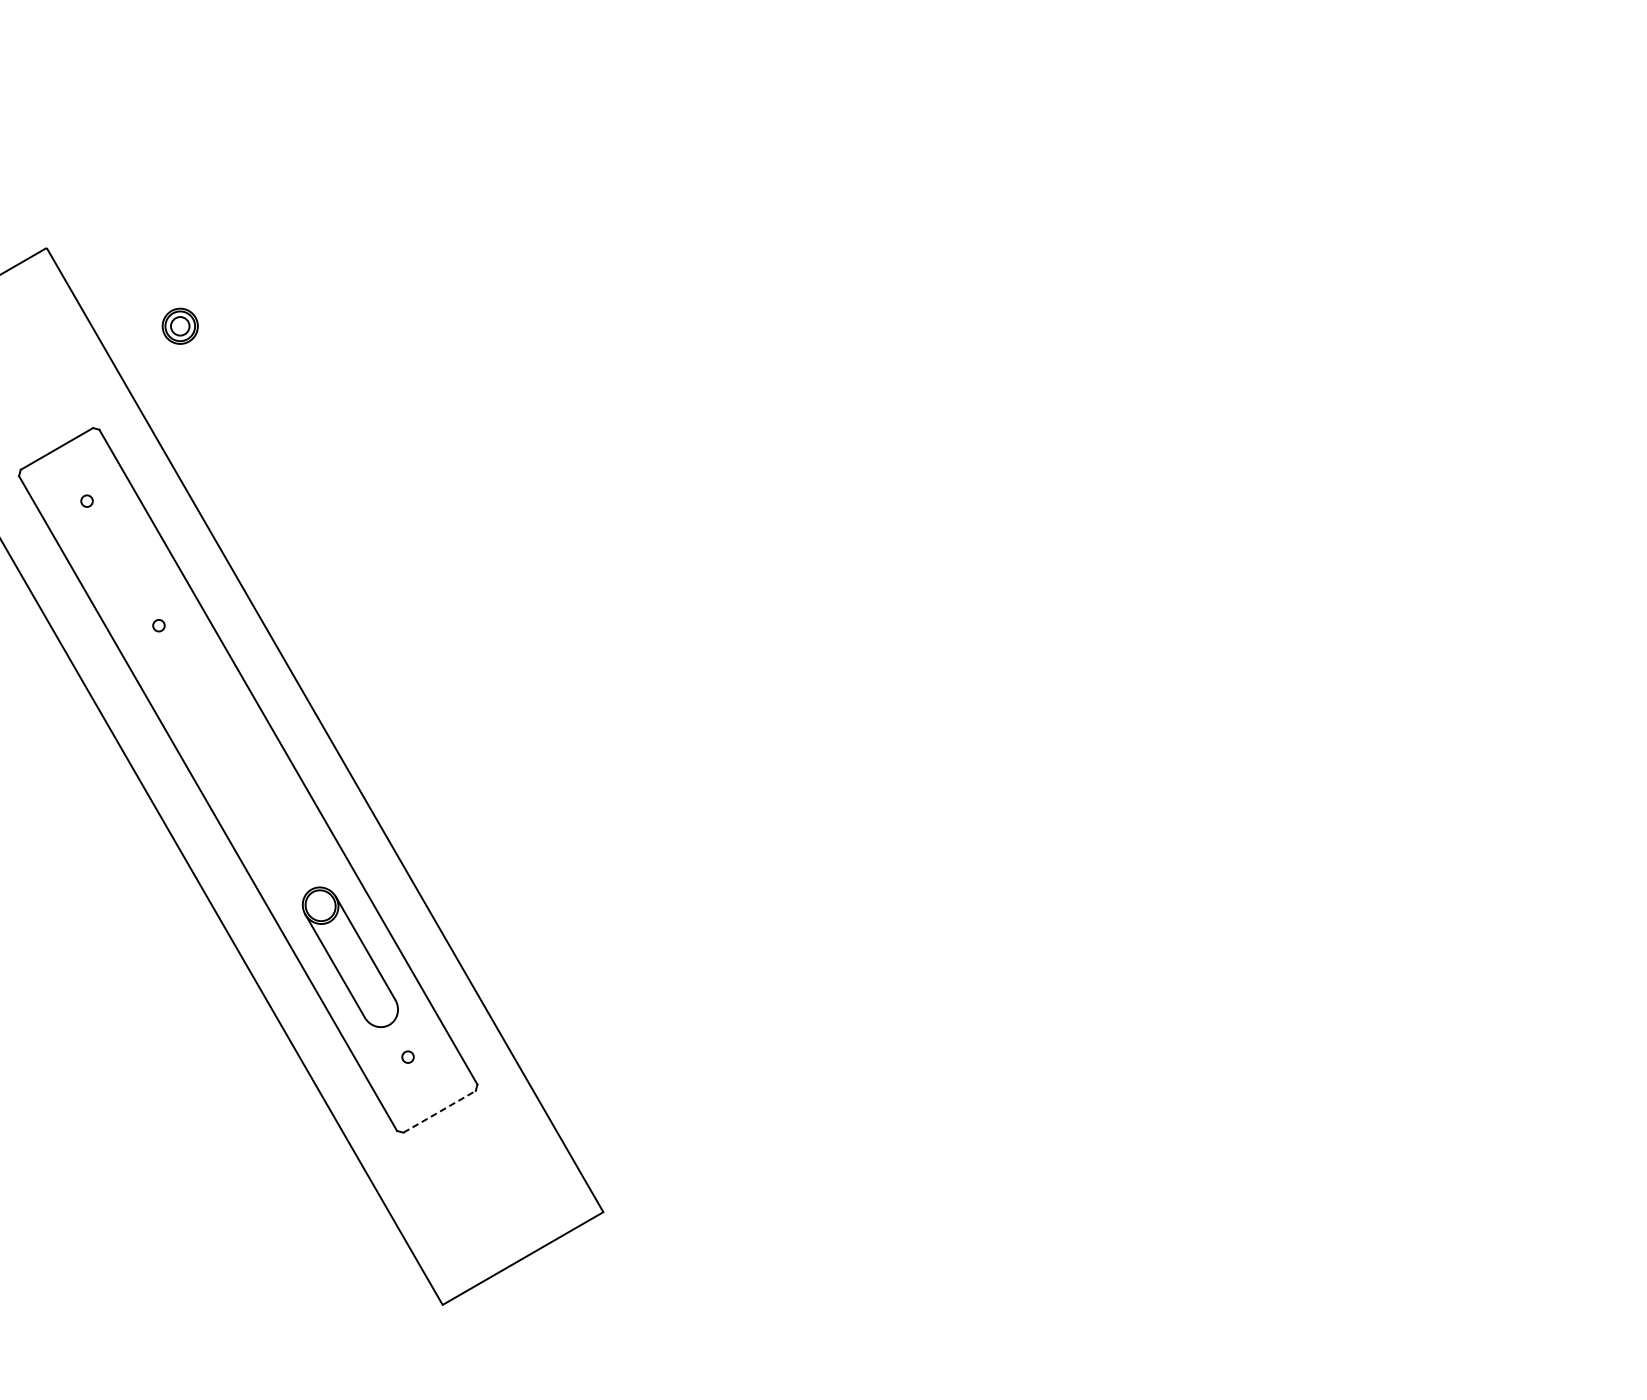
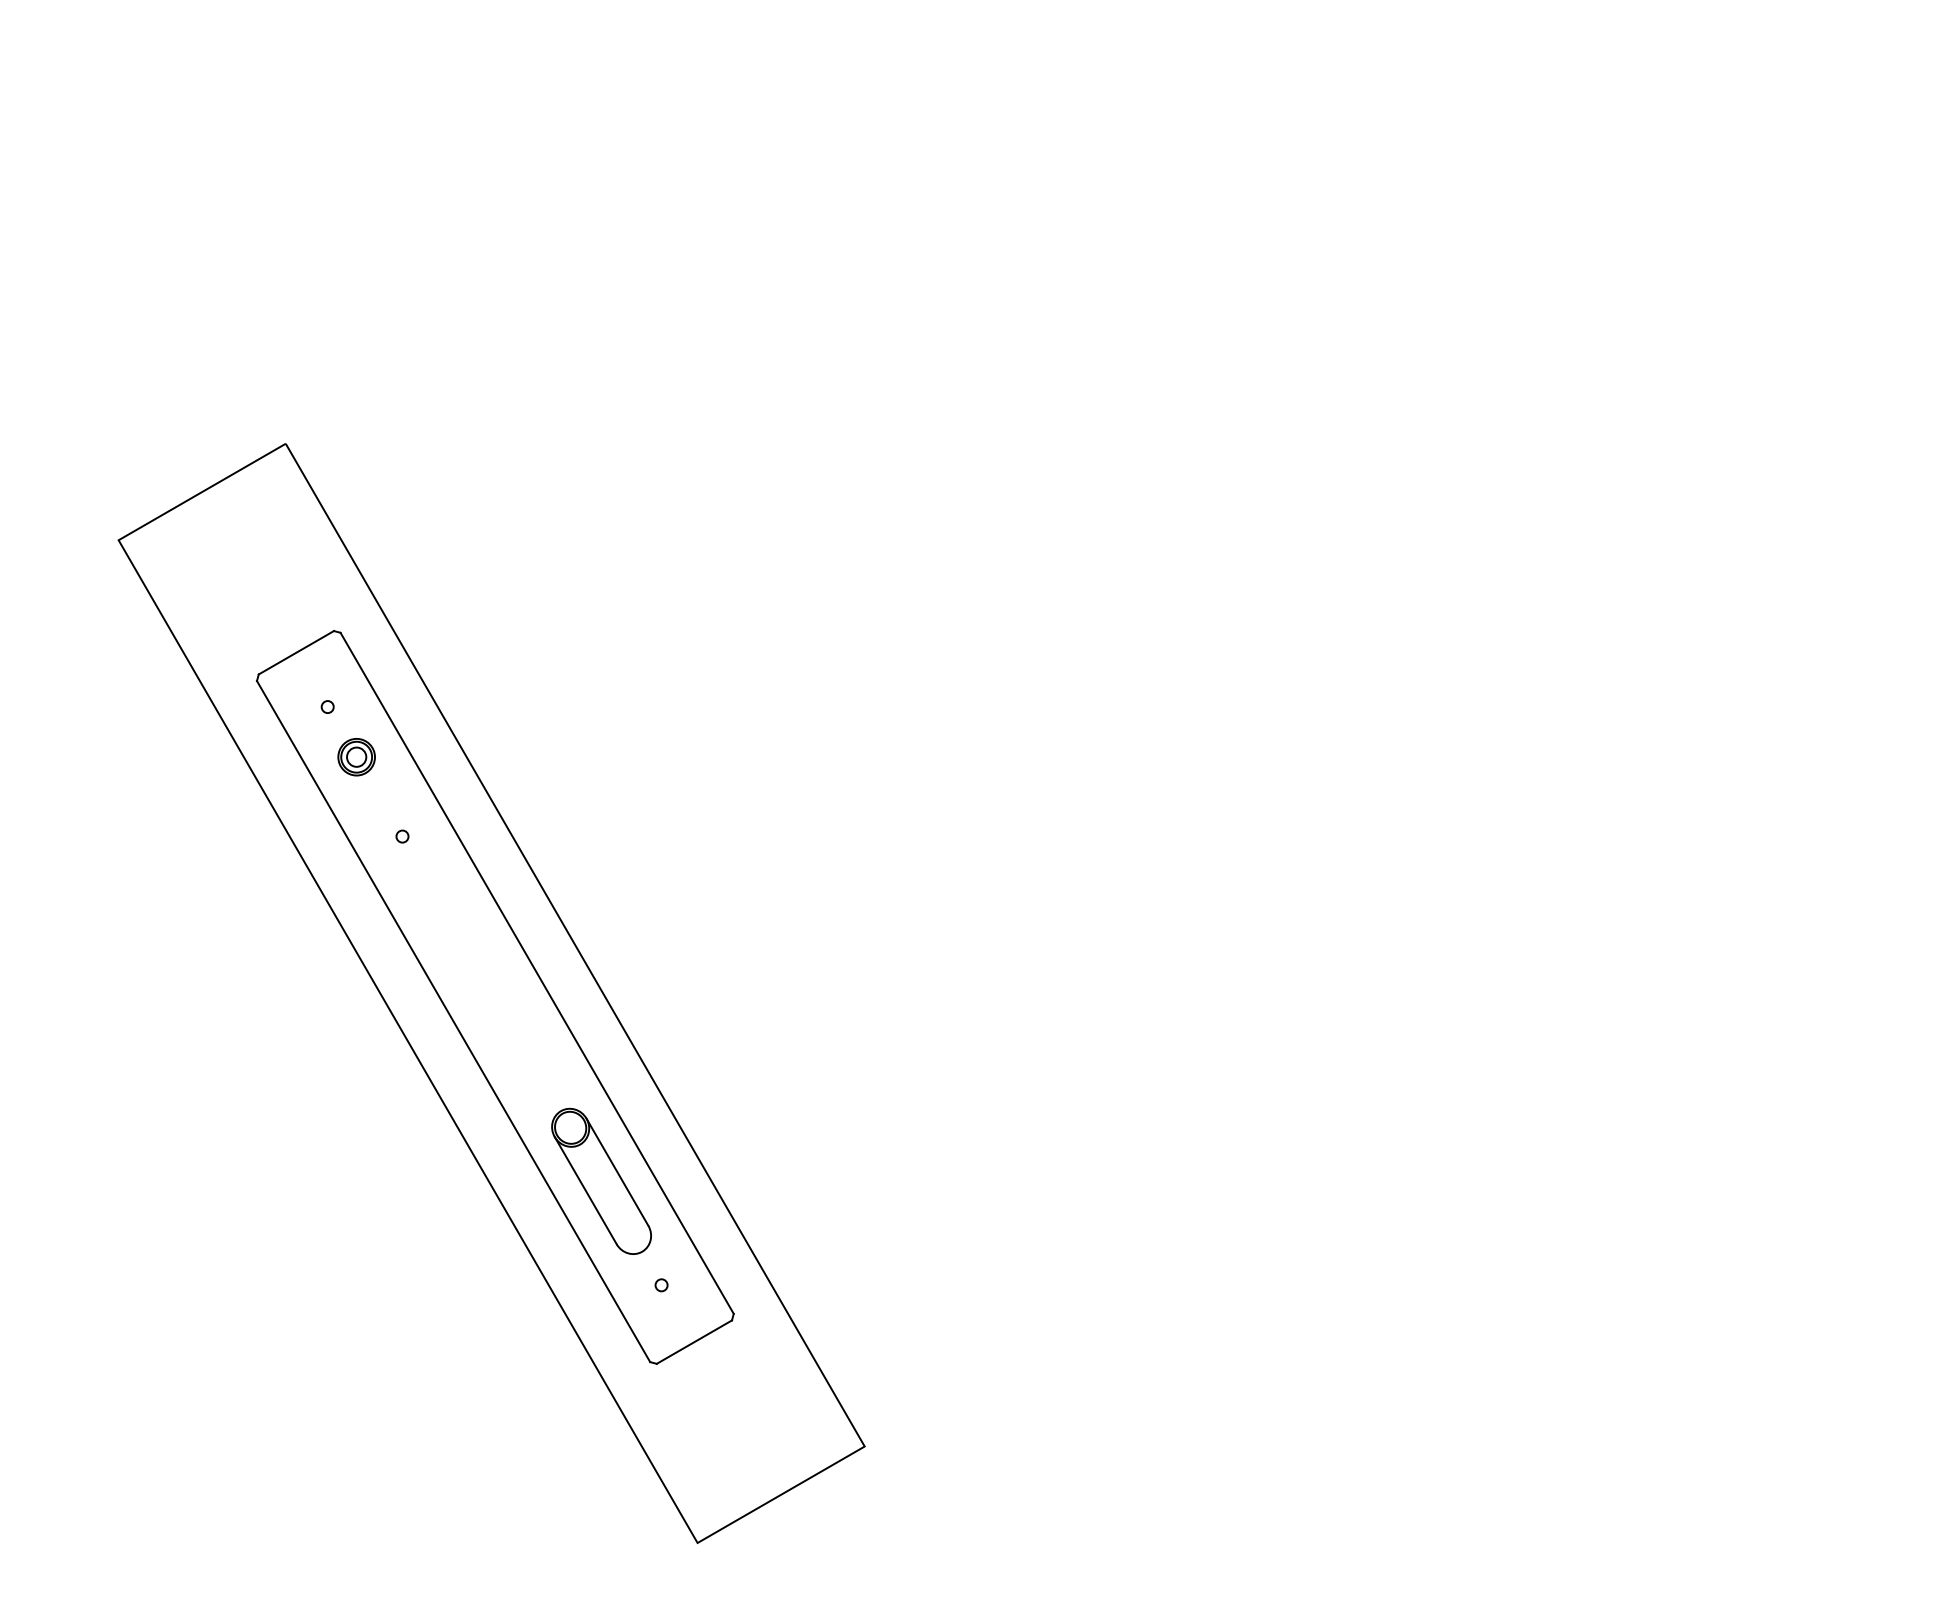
part: (180, 326) -> (356, 757), moved
line: (439, 1111) -> (694, 1341), dashed -> solid

